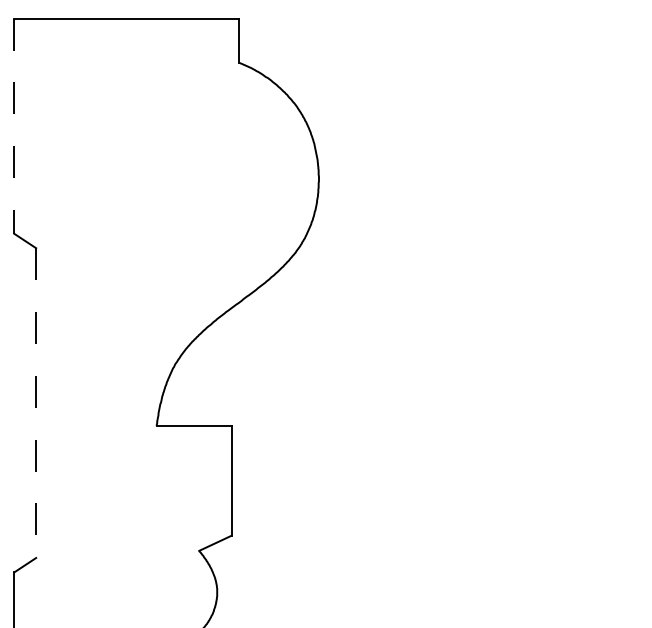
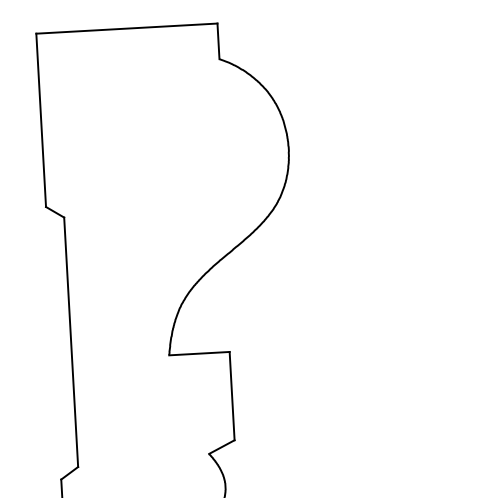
line: (14, 126) -> (41, 120), dashed -> solid
line: (36, 403) -> (71, 342), dashed -> solid

